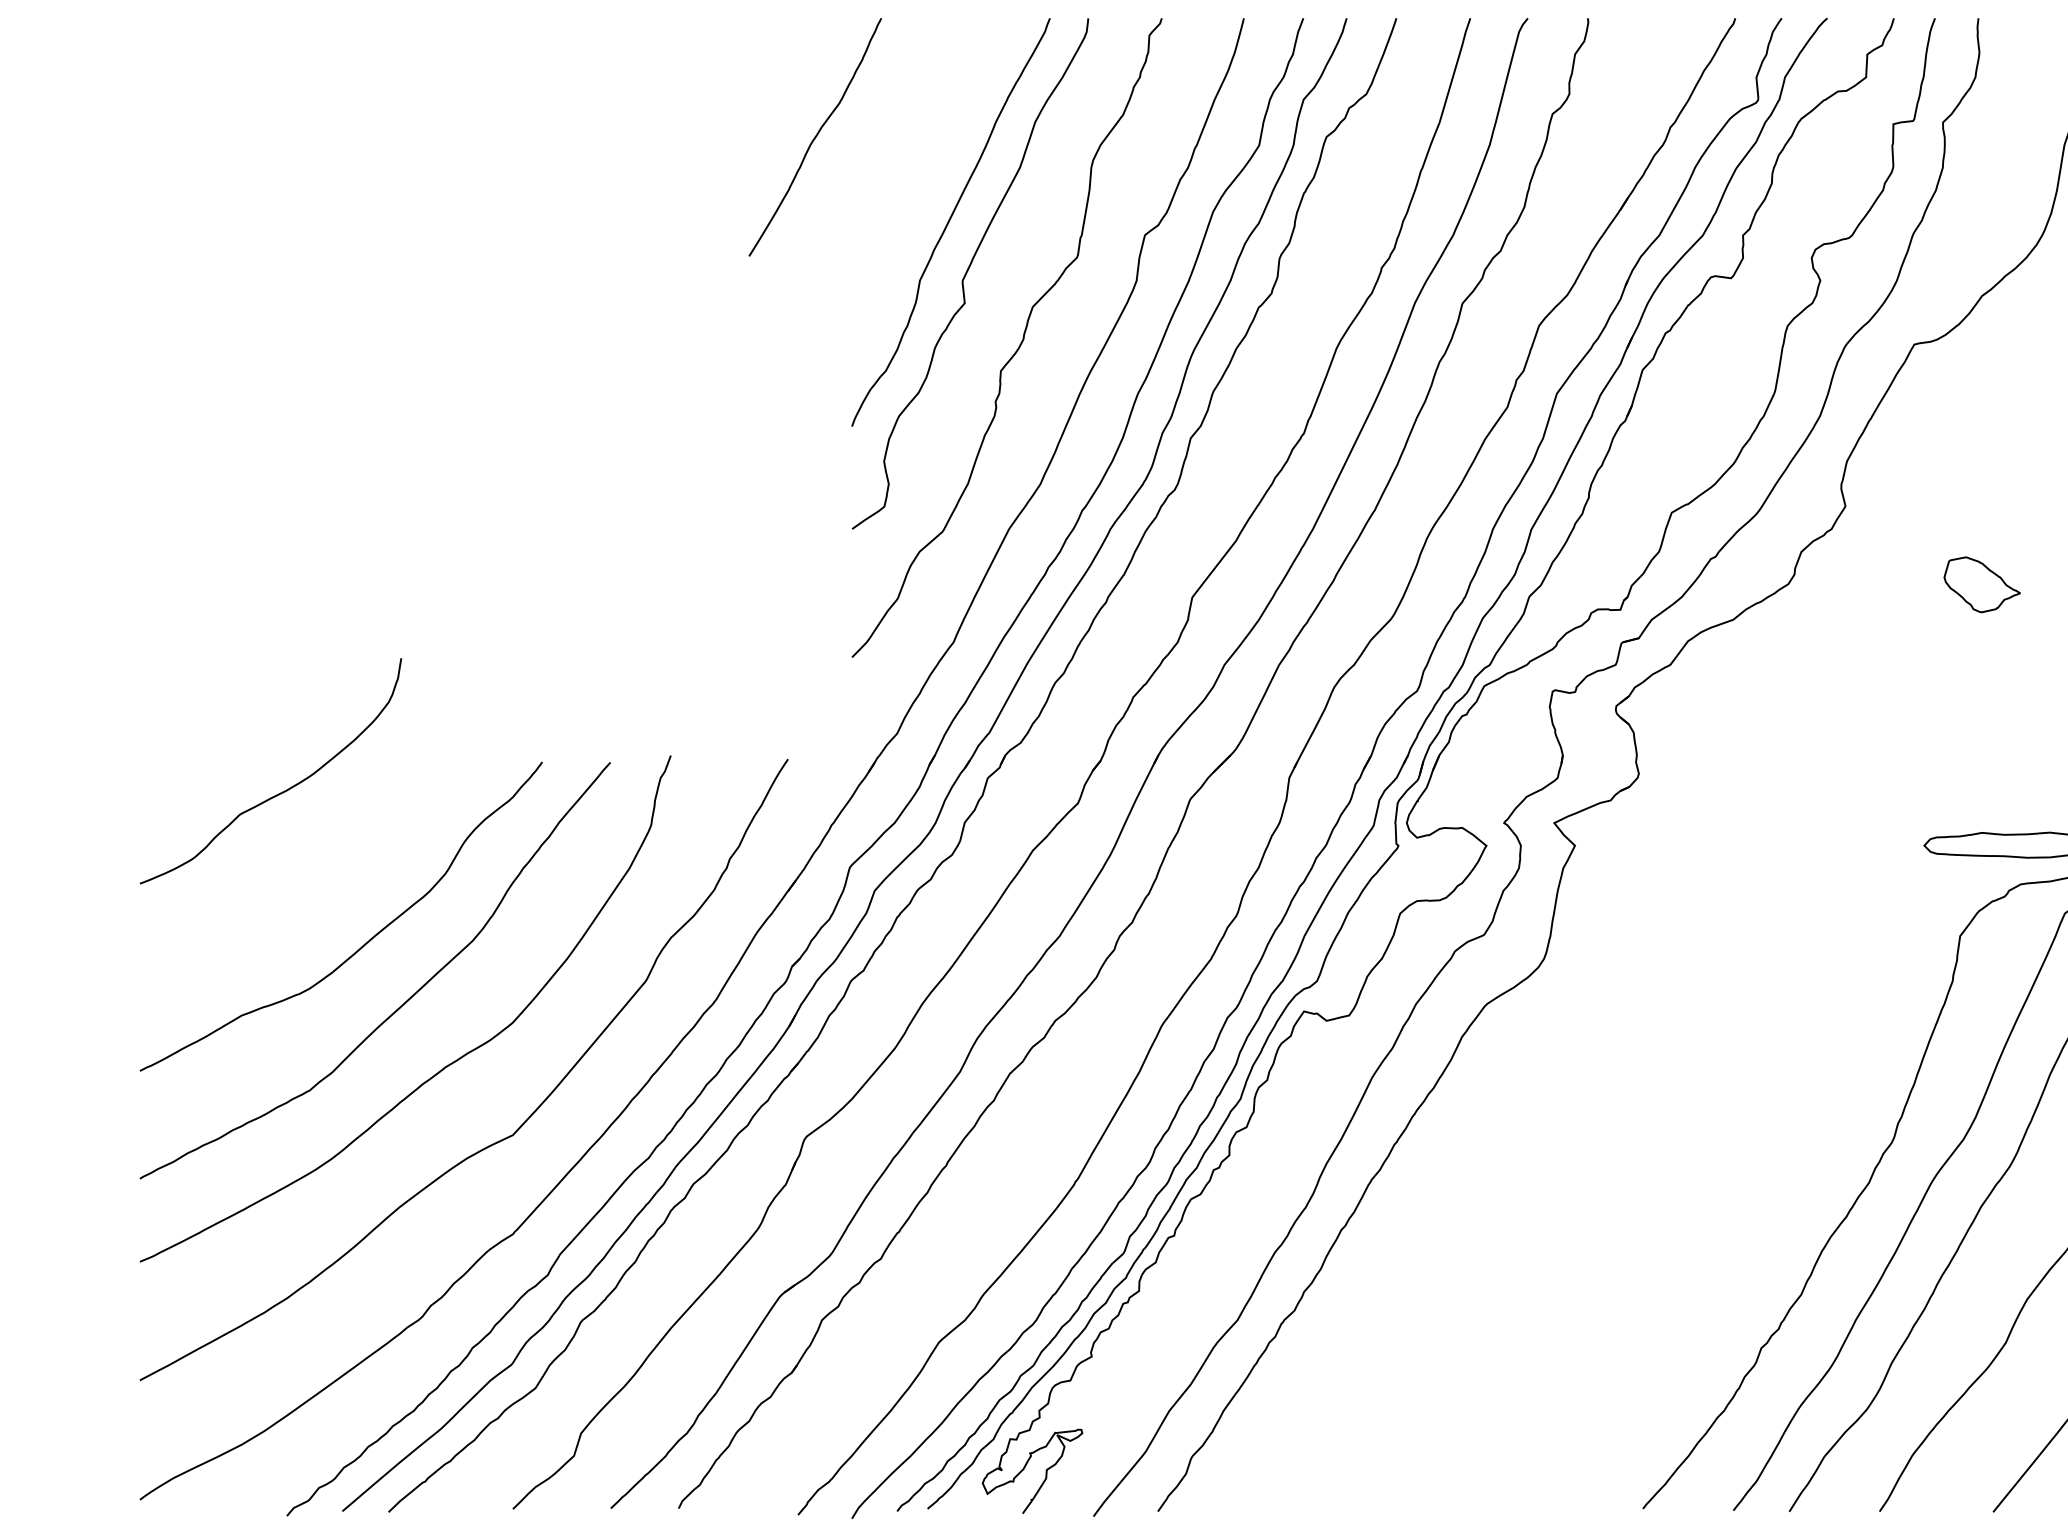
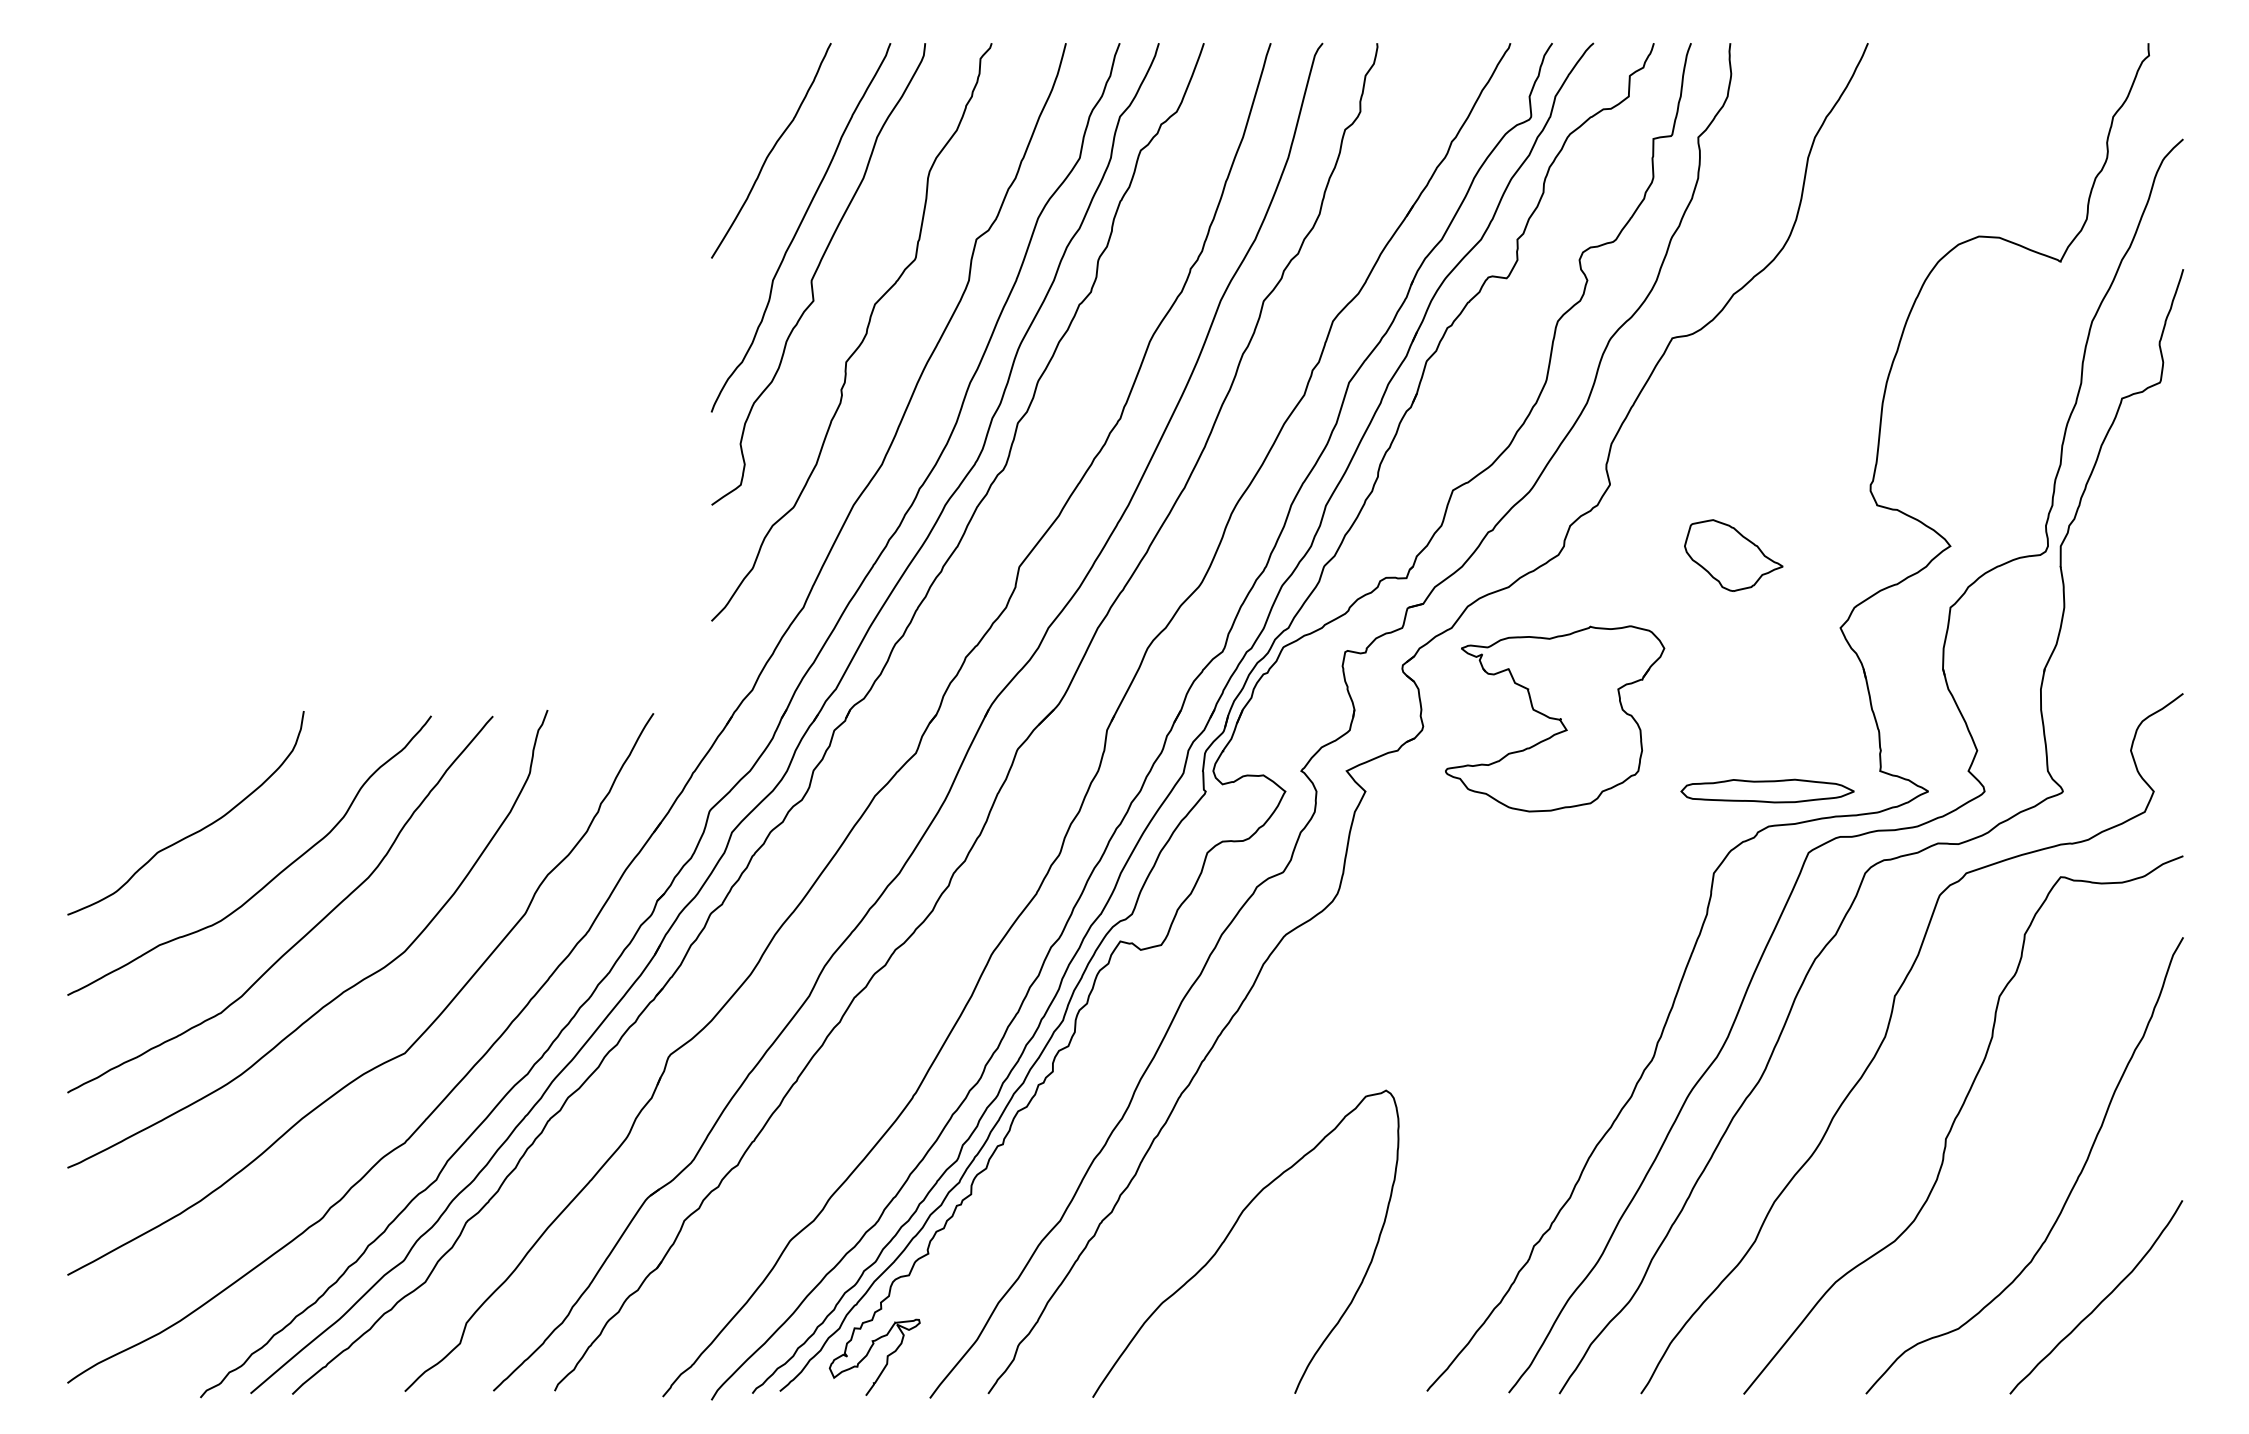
curve: (815, 136) -> (771, 150), moved
part: (1981, 584) -> (1733, 555), size x1.43
part: (1785, 764) -> (1555, 718), added
curve: (280, 792) -> (194, 832), moved
curve: (1425, 1334) -> (1230, 1233), added

